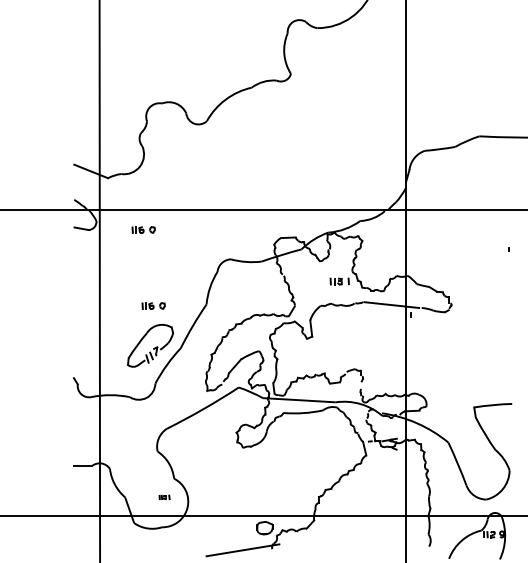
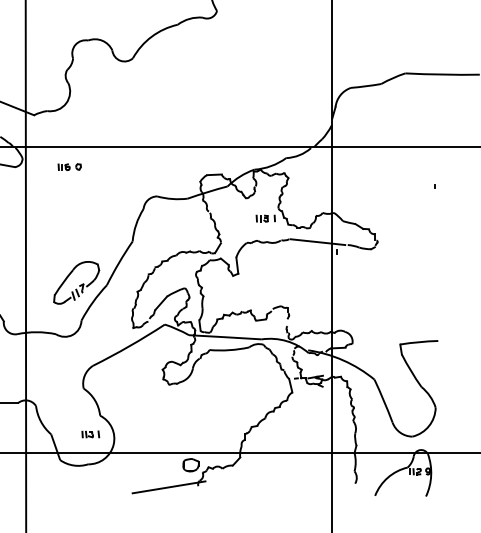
part: (153, 305) -> (79, 242), removed
part: (164, 497) -> (90, 434), size x1.67

